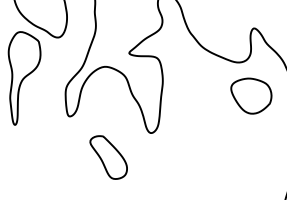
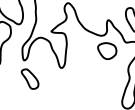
part: (107, 156) -> (29, 78), moved

